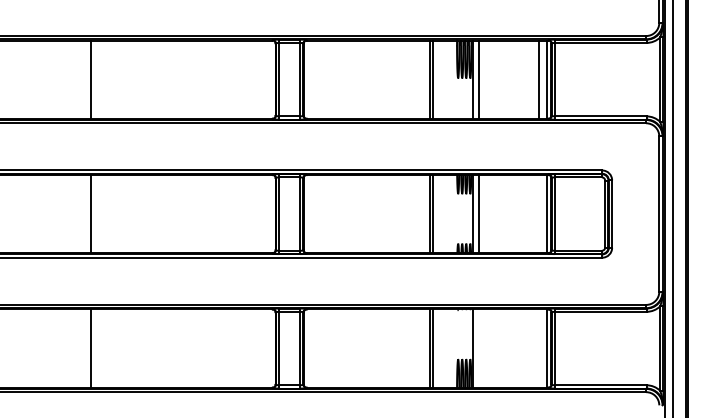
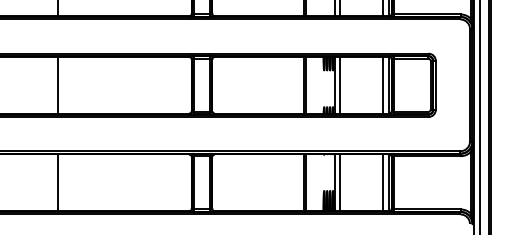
line: (539, 213) -> (383, 84), added
line: (479, 348) -> (339, 182), added
line: (539, 348) -> (383, 182), added

